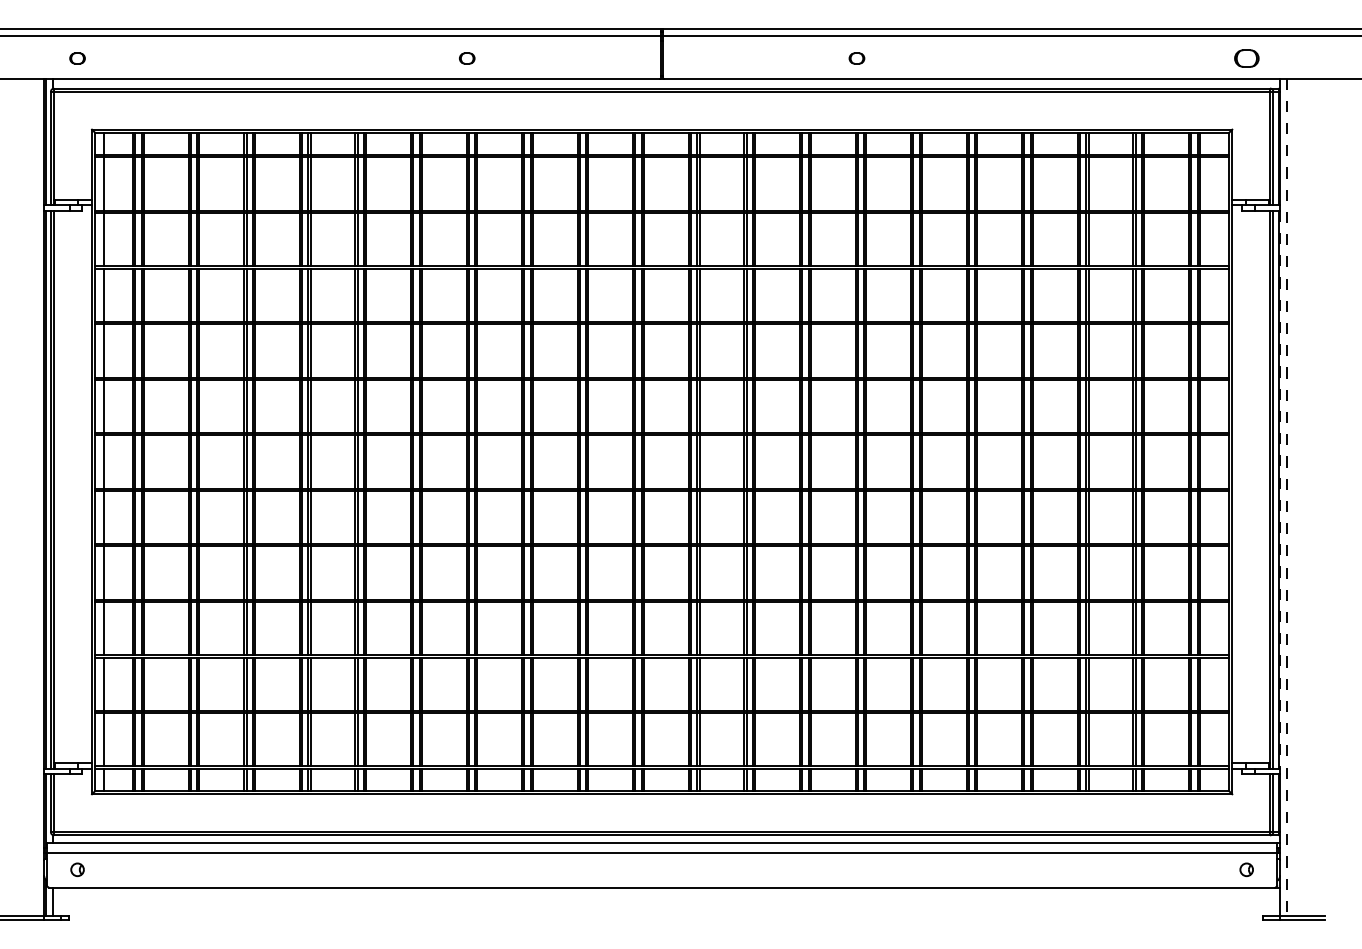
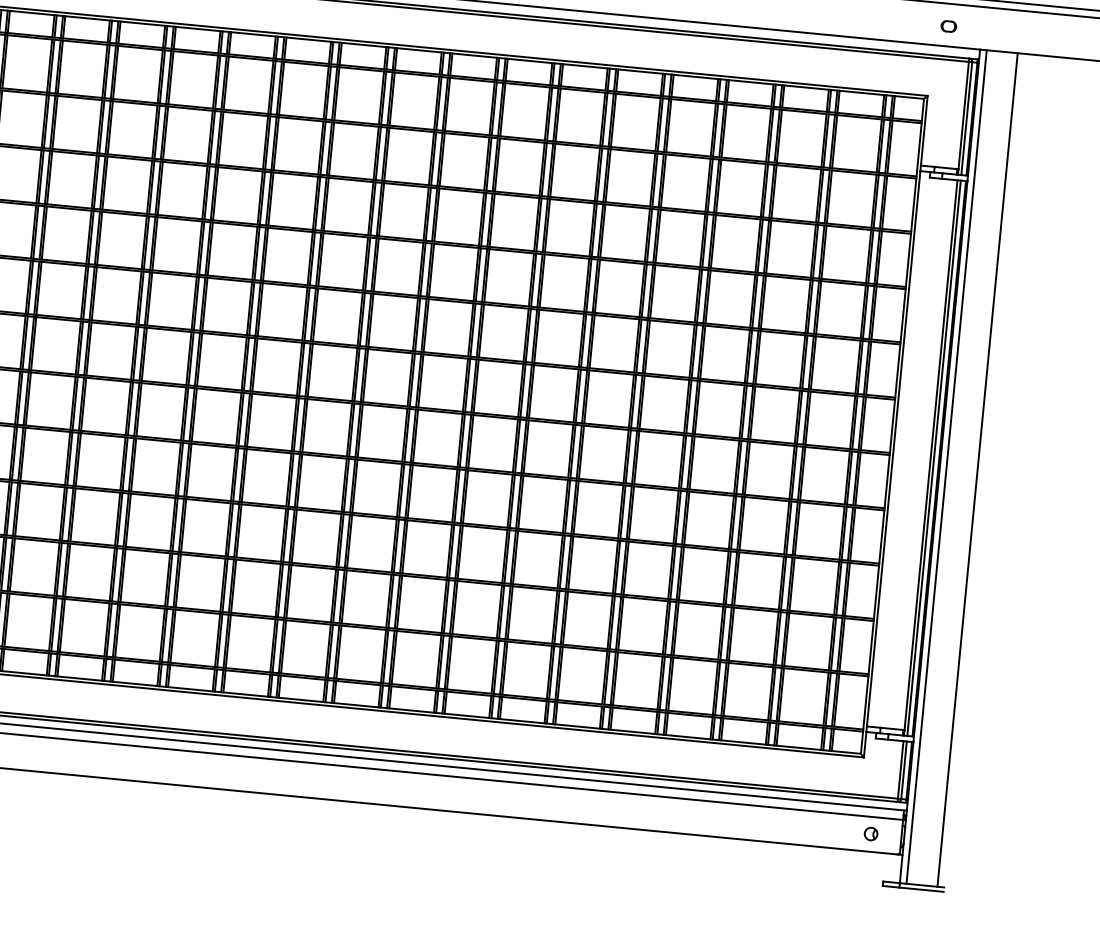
part: (1246, 58) -> (948, 26), size x0.62
line: (1280, 489) -> (941, 458), dashed -> solid
line: (1317, 496) -> (977, 469), added
line: (1286, 497) -> (946, 467), dashed -> solid

